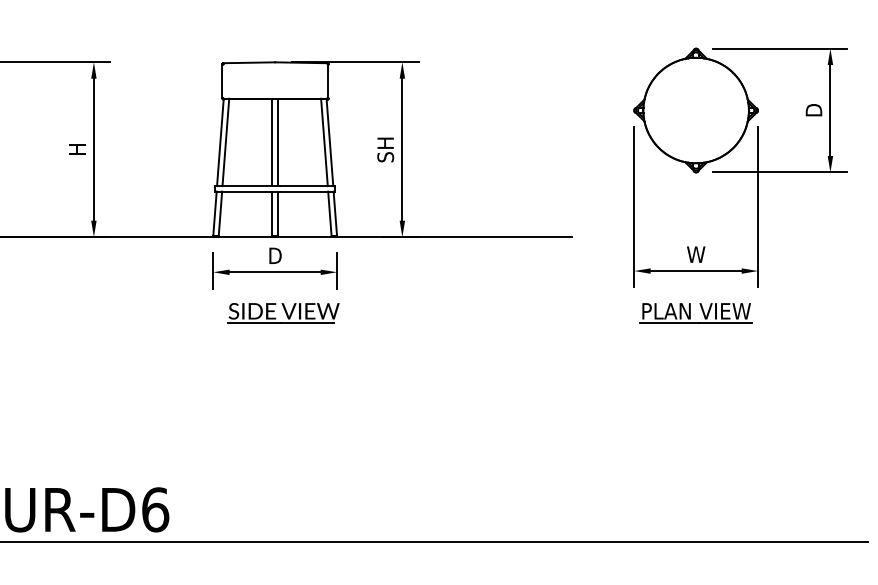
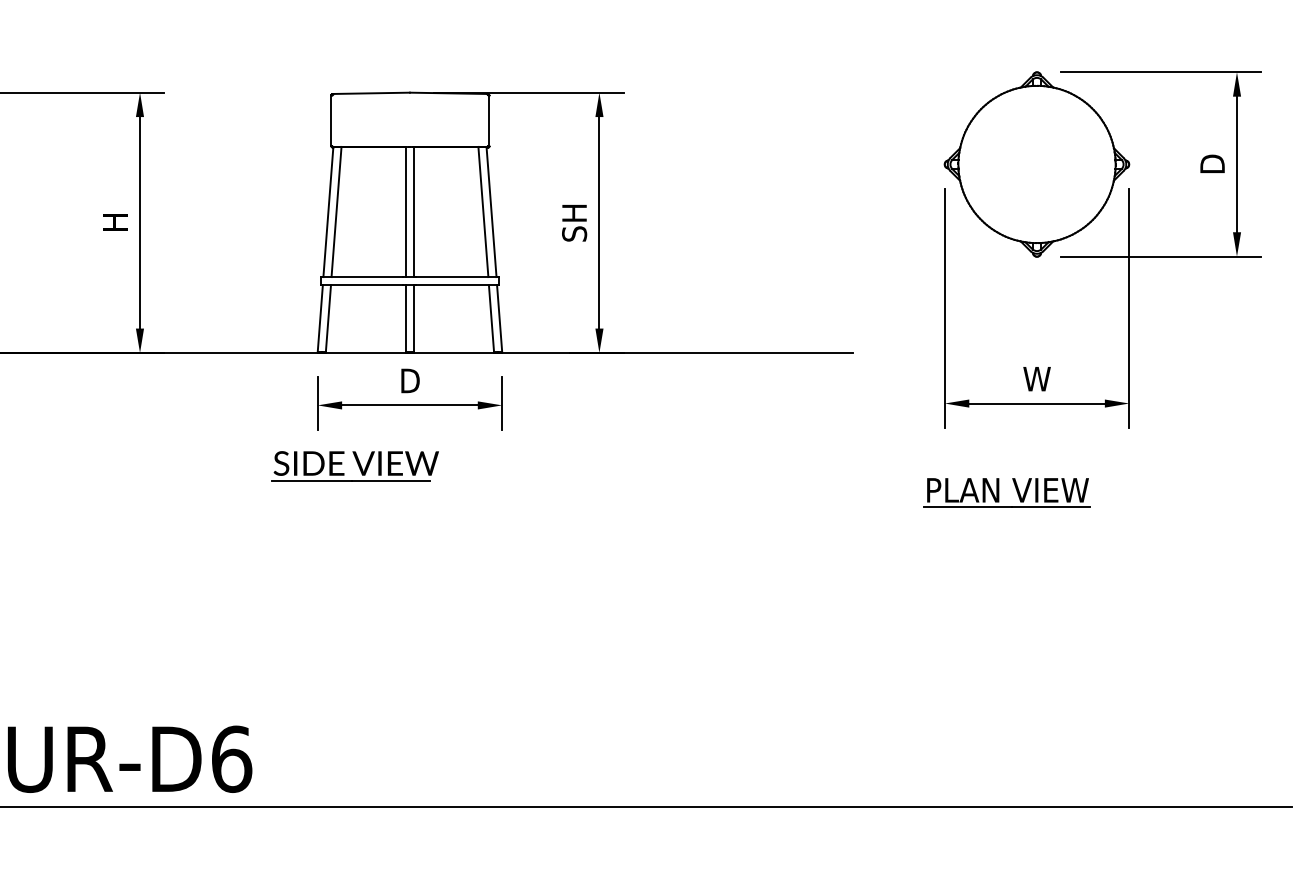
part: (283, 313) -> (355, 466), moved
part: (695, 313) -> (1006, 493), moved

